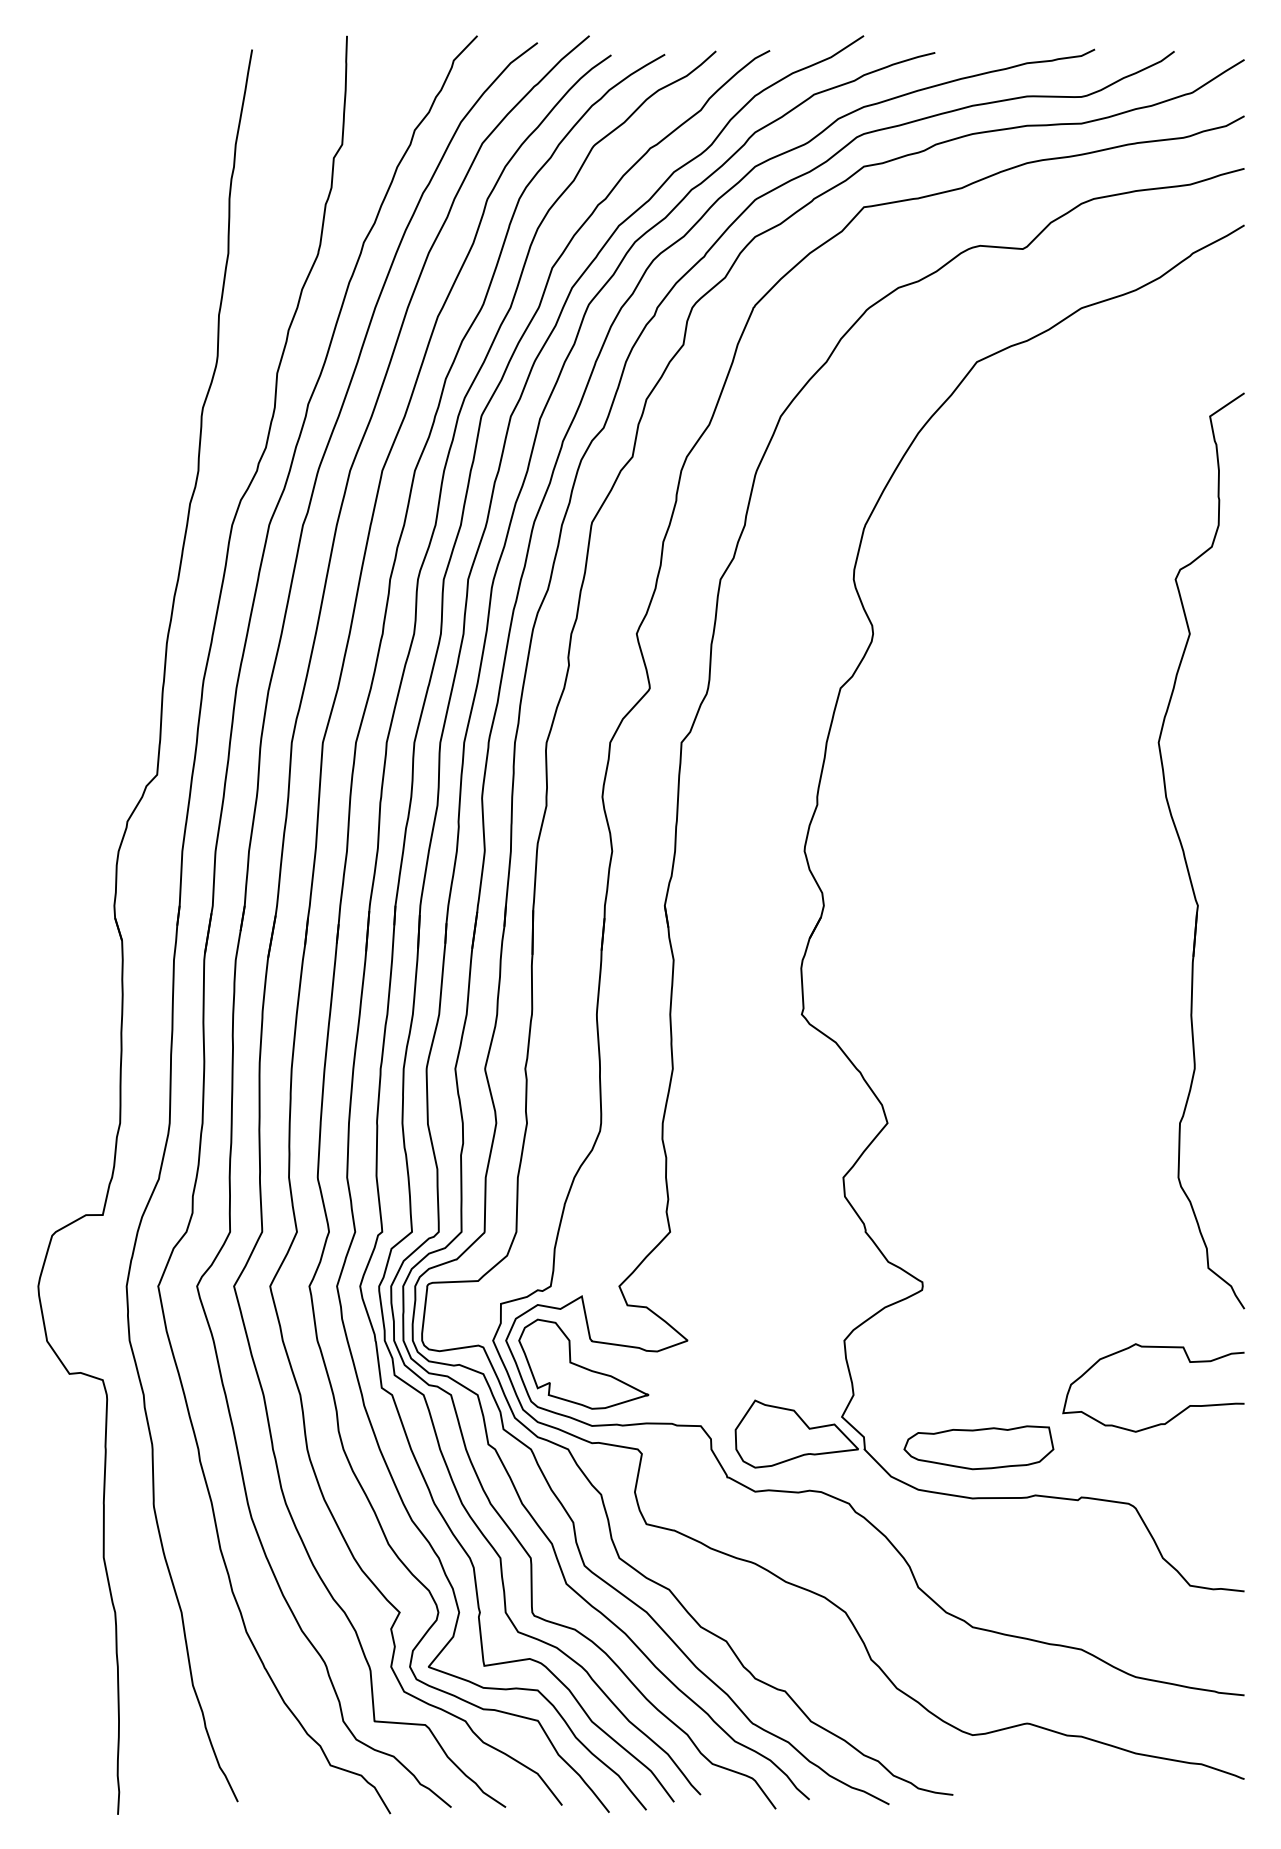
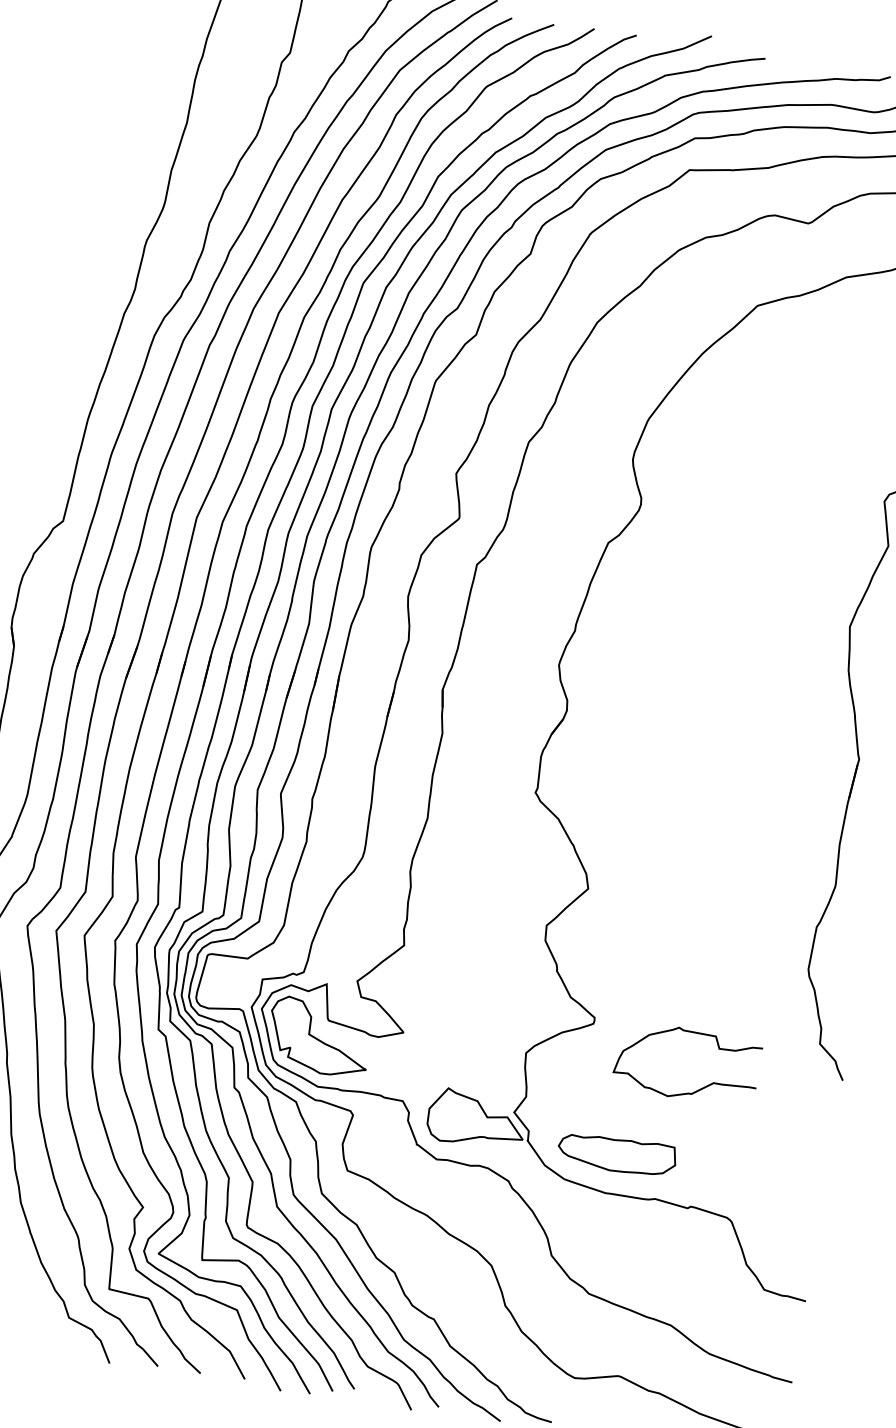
curve: (1173, 1416) -> (699, 1089), moved

